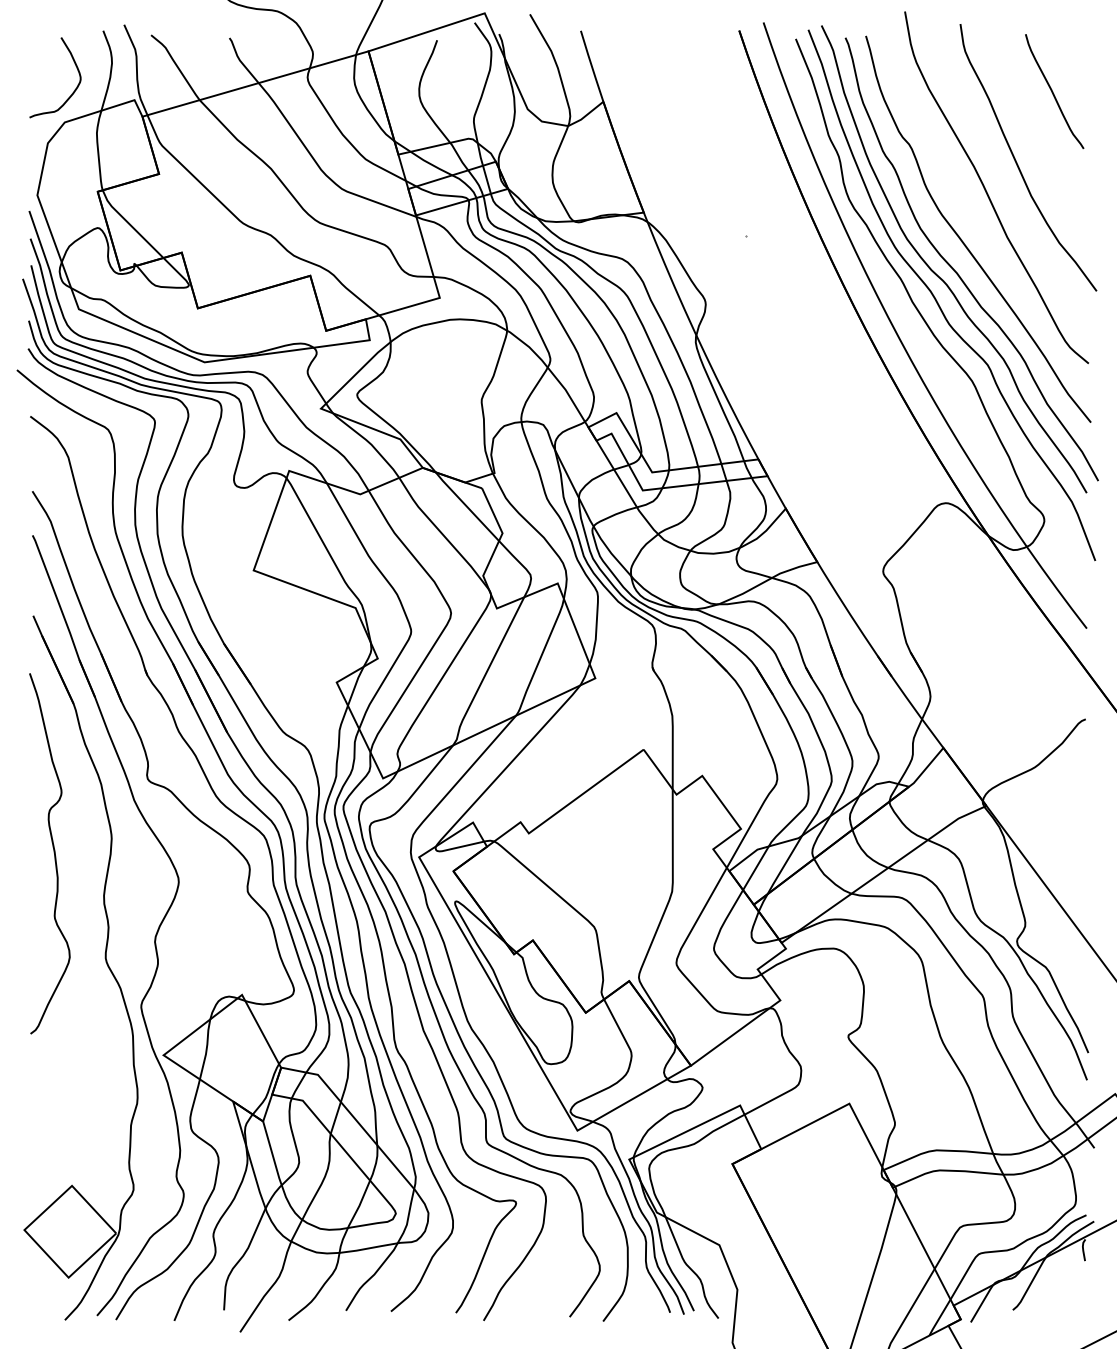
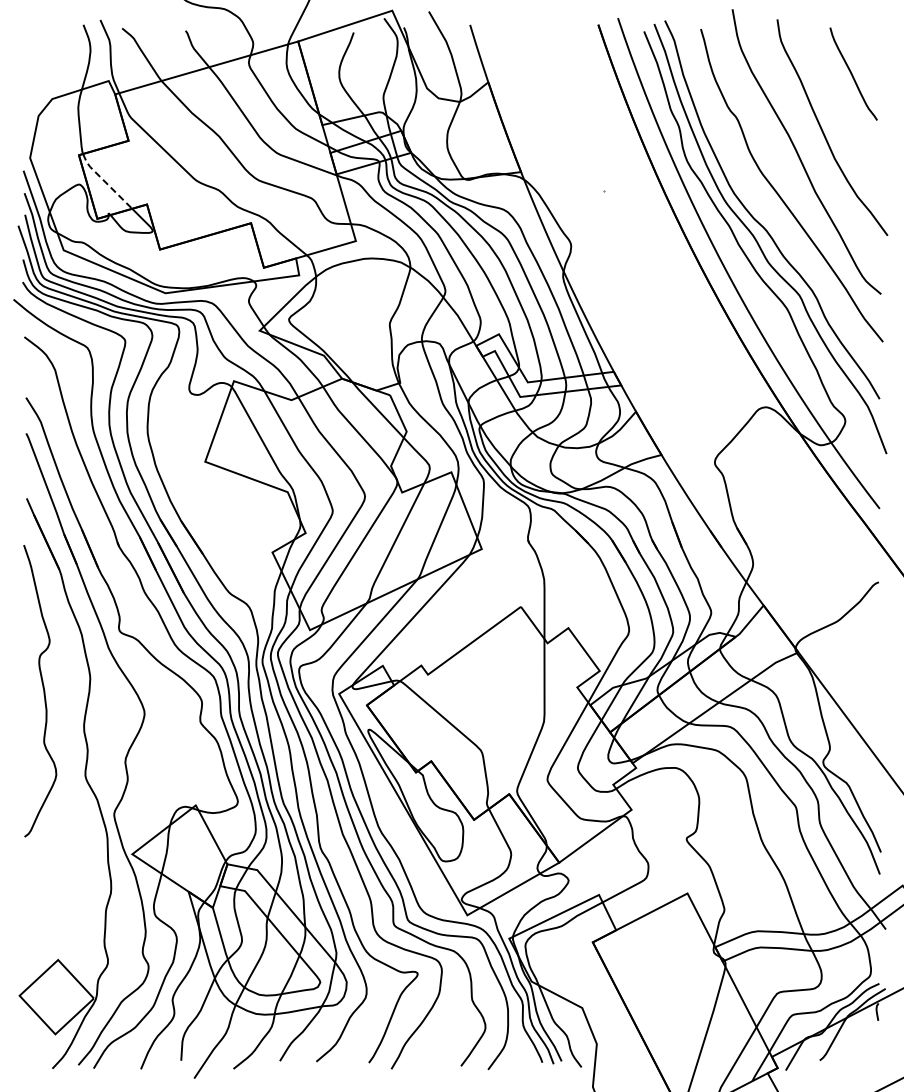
curve: (74, 66) -> (60, 53), removed
line: (130, 224) -> (105, 181), solid -> dashed
curve: (958, 272) -> (775, 220), removed

